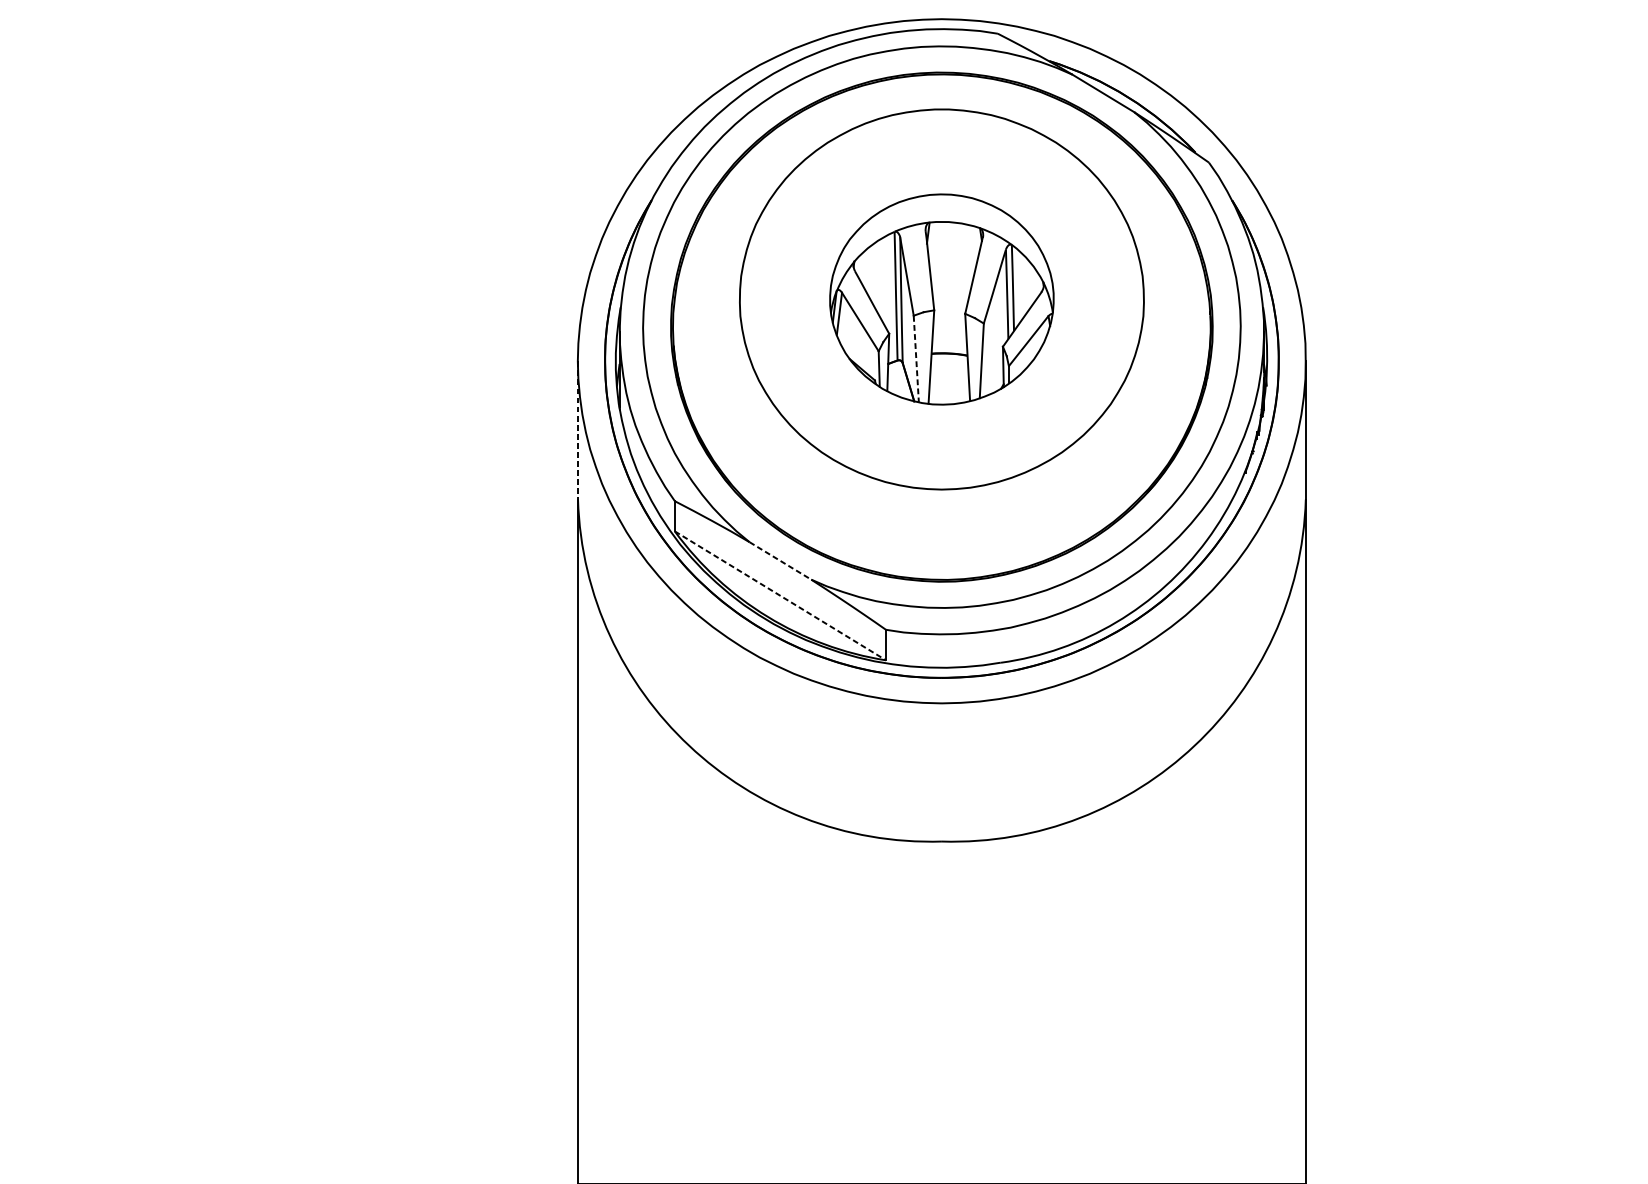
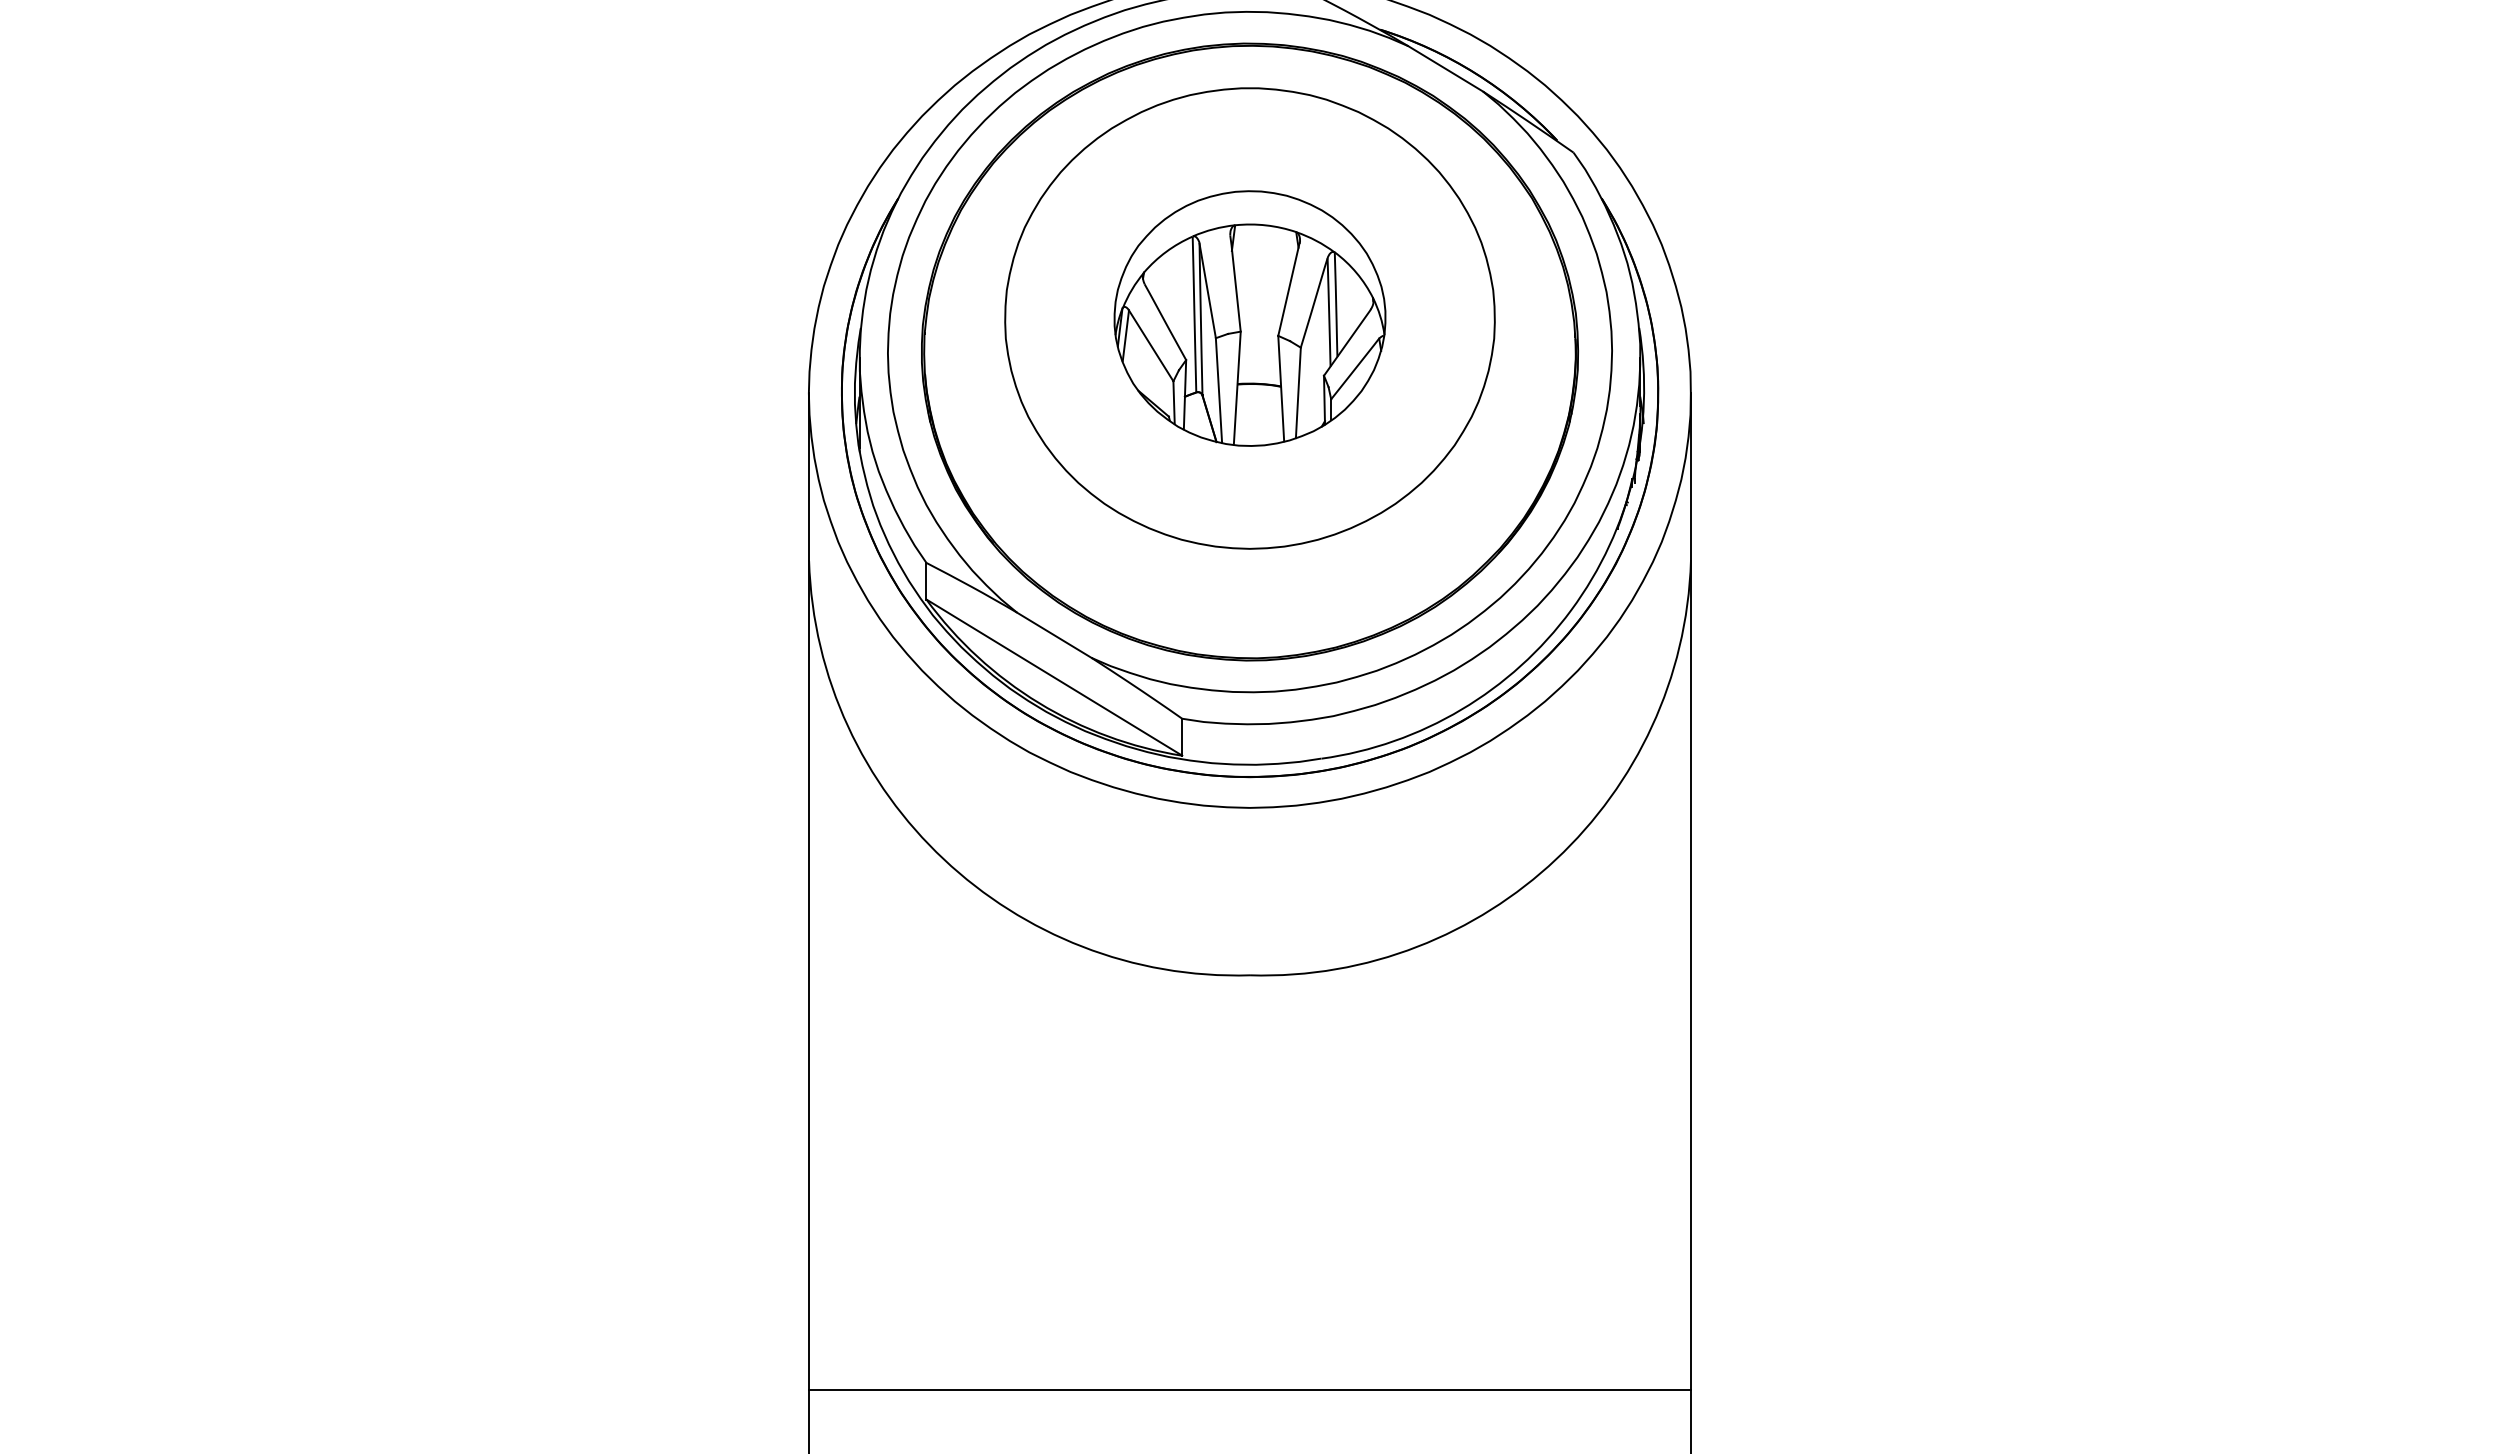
line: (916, 359) -> (1219, 391), dashed -> solid
line: (577, 430) -> (808, 477), dashed -> solid
line: (780, 561) -> (1054, 635), dashed -> solid
line: (780, 595) -> (1054, 677), dashed -> solid

